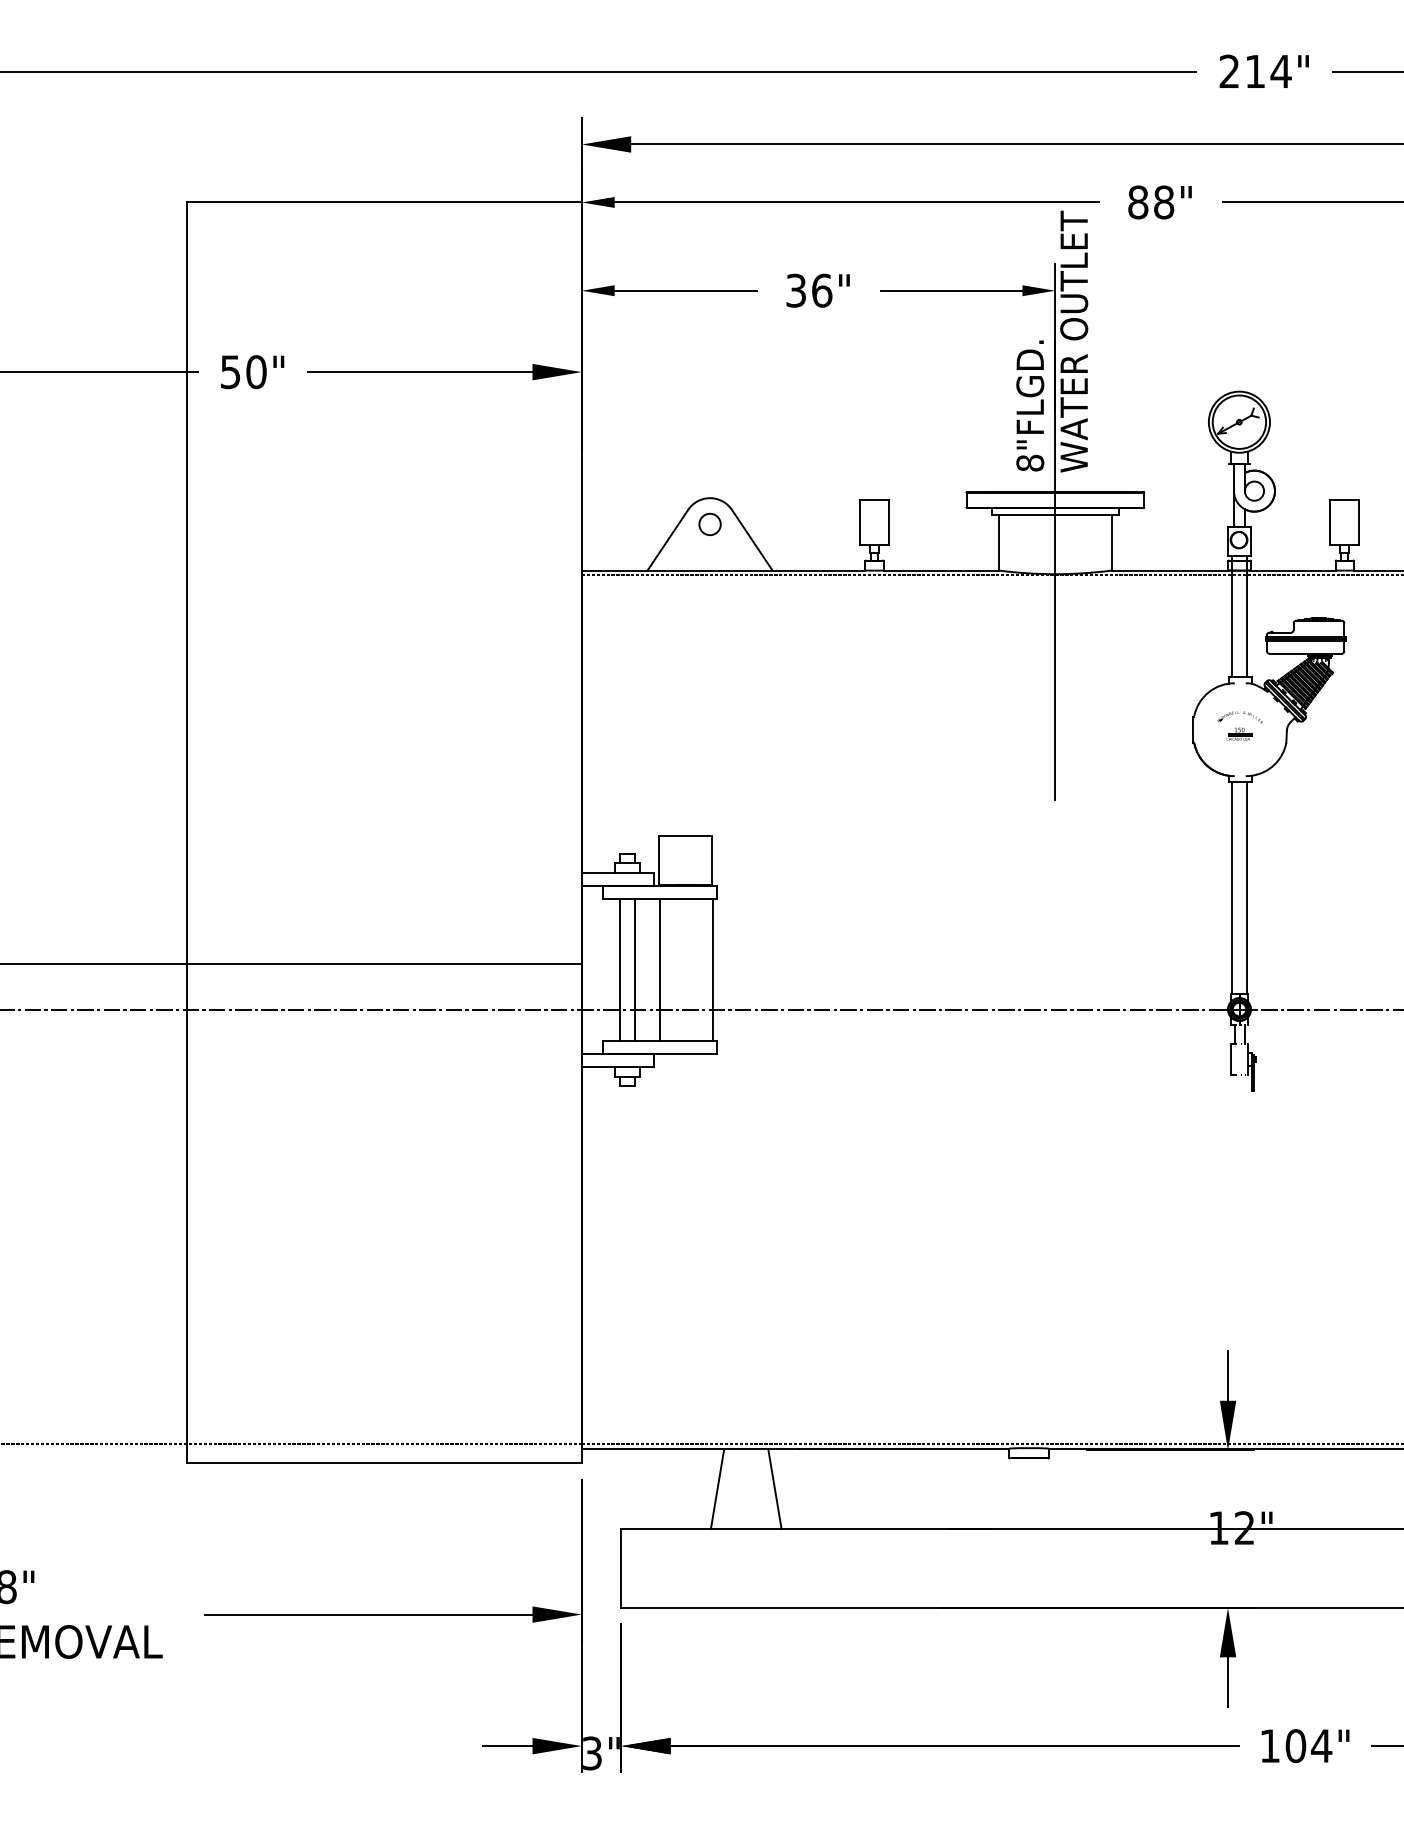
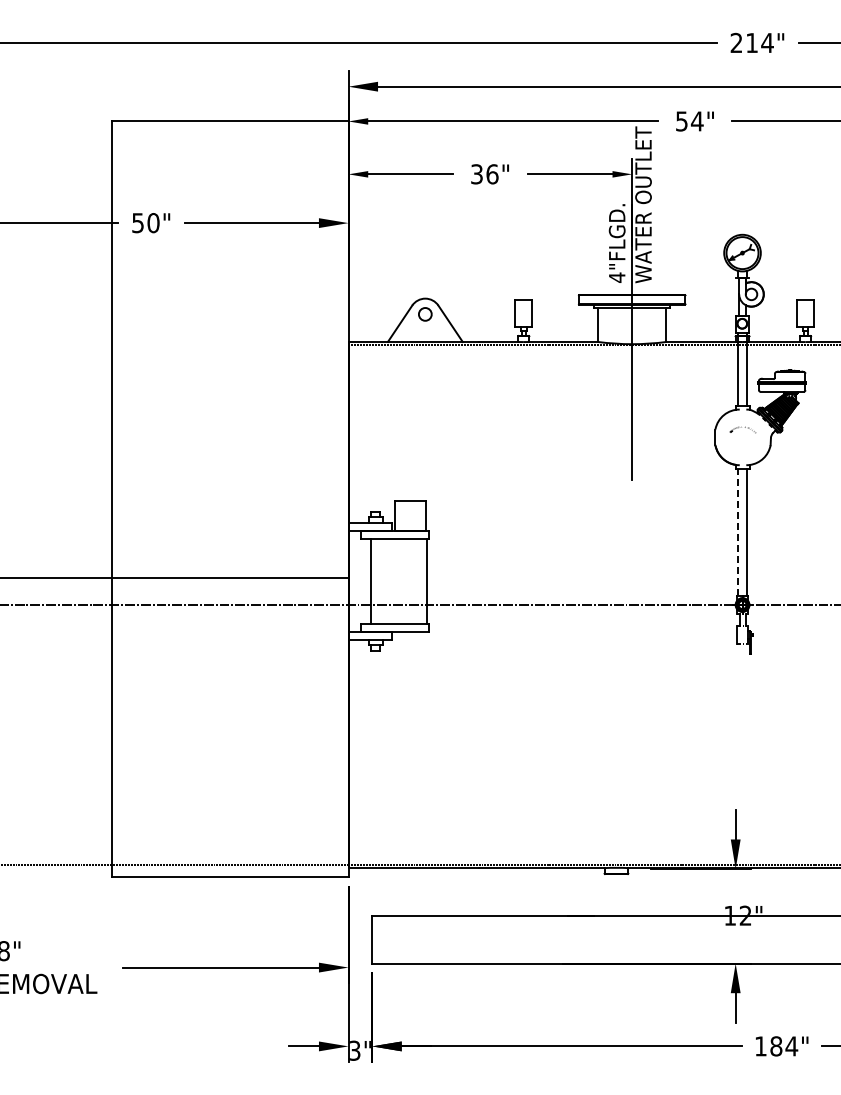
text: (1150, 202) -> (689, 121), 88" -> 54"
text: (1029, 462) -> (616, 277), 8"FLGD. -> 4"FLGD.
part: (1239, 733) -> (742, 439), removed
line: (1231, 886) -> (737, 531), solid -> dashed
line: (635, 970) -> (380, 581), removed
line: (660, 970) -> (395, 581), removed
line: (717, 1489) -> (429, 892), removed
line: (775, 1489) -> (464, 892), removed
text: (1296, 1746) -> (776, 1046), 104" -> 184"

